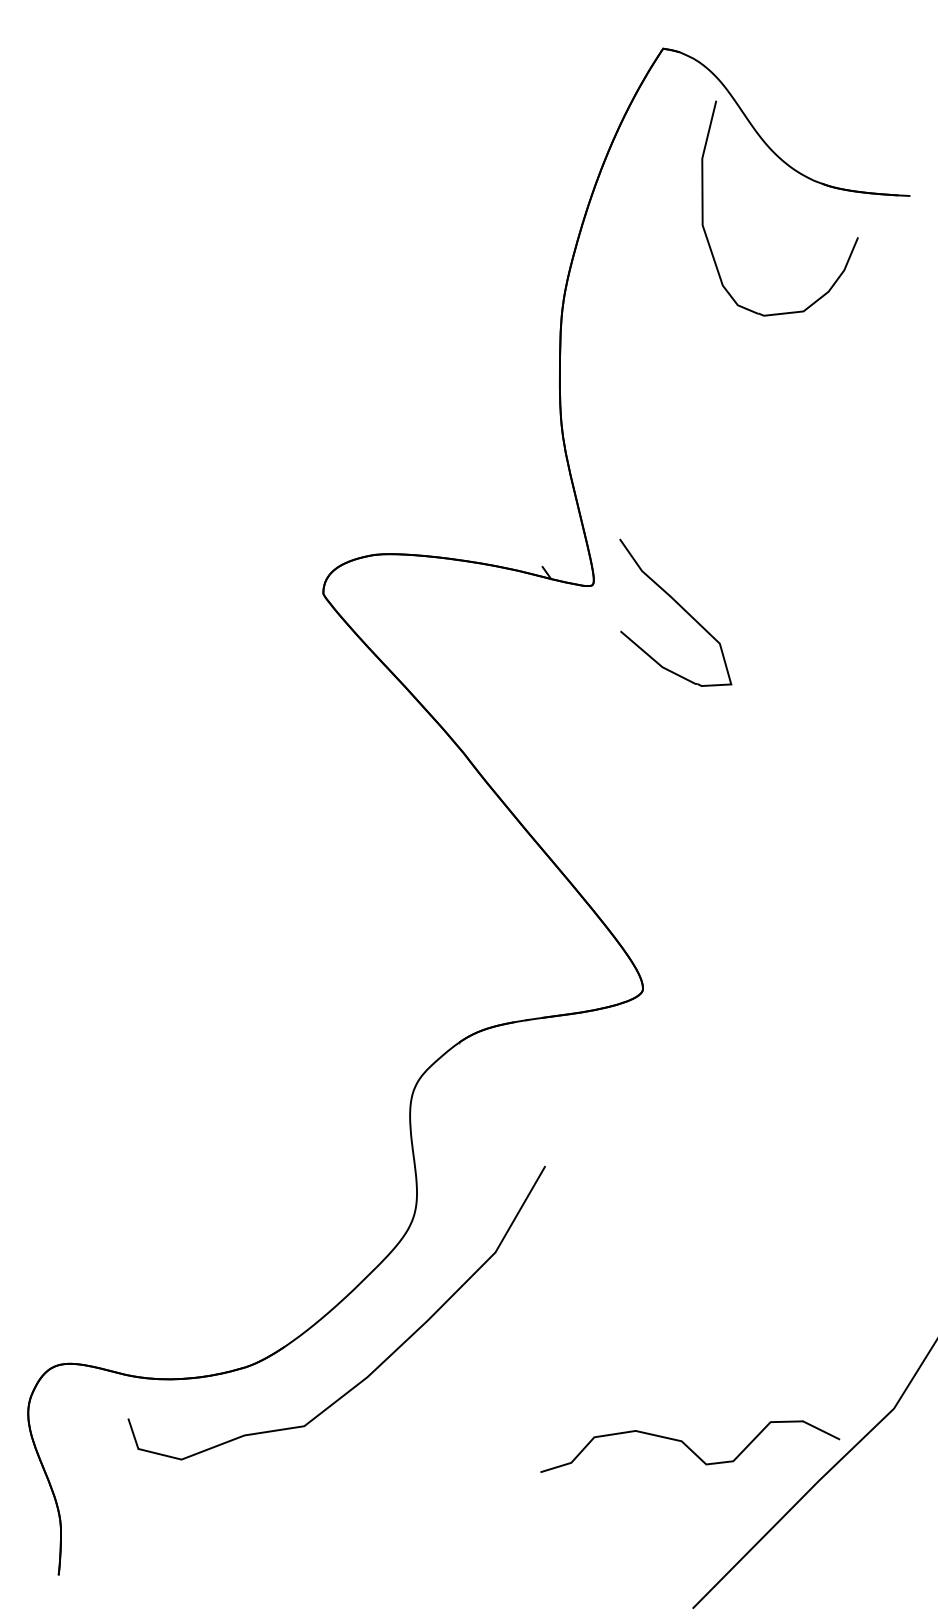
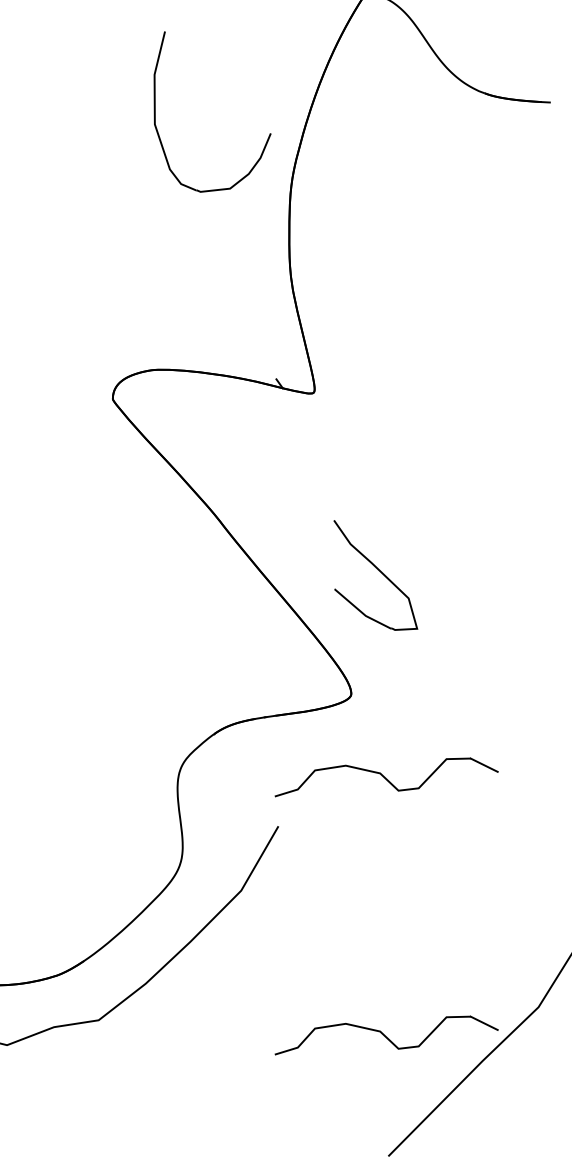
part: (703, 208) -> (155, 111), moved
part: (680, 607) -> (379, 571), moved
part: (690, 1100) -> (386, 777), added

